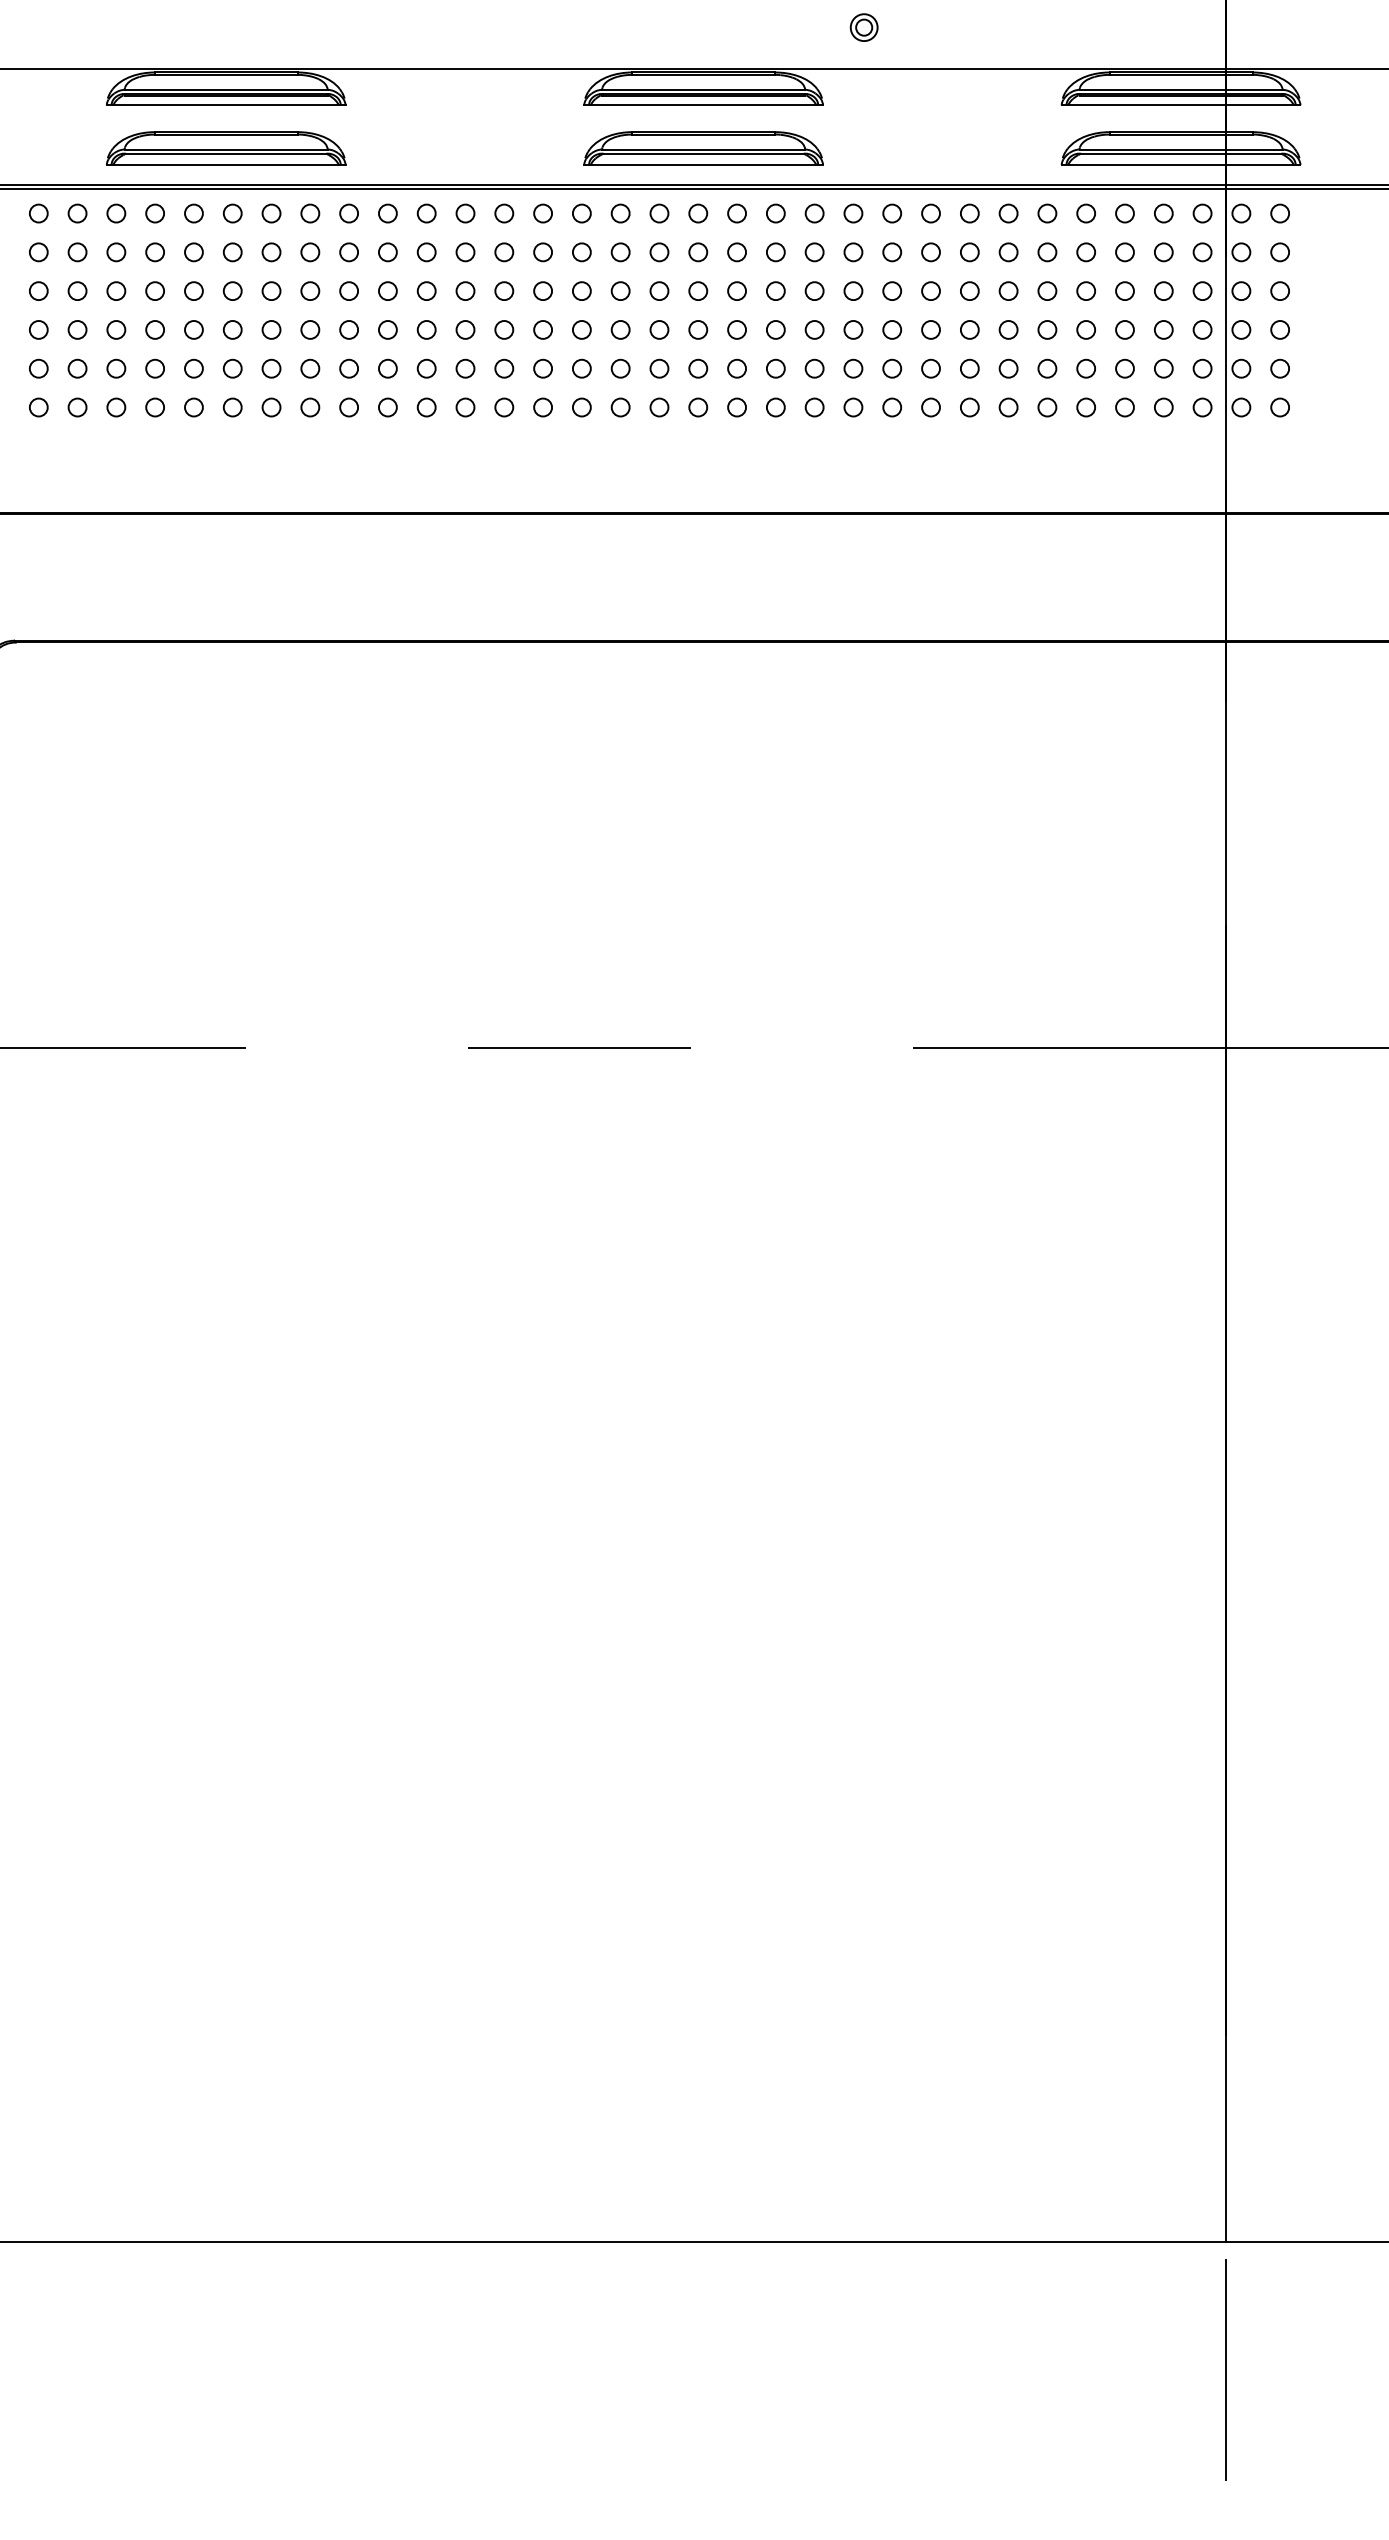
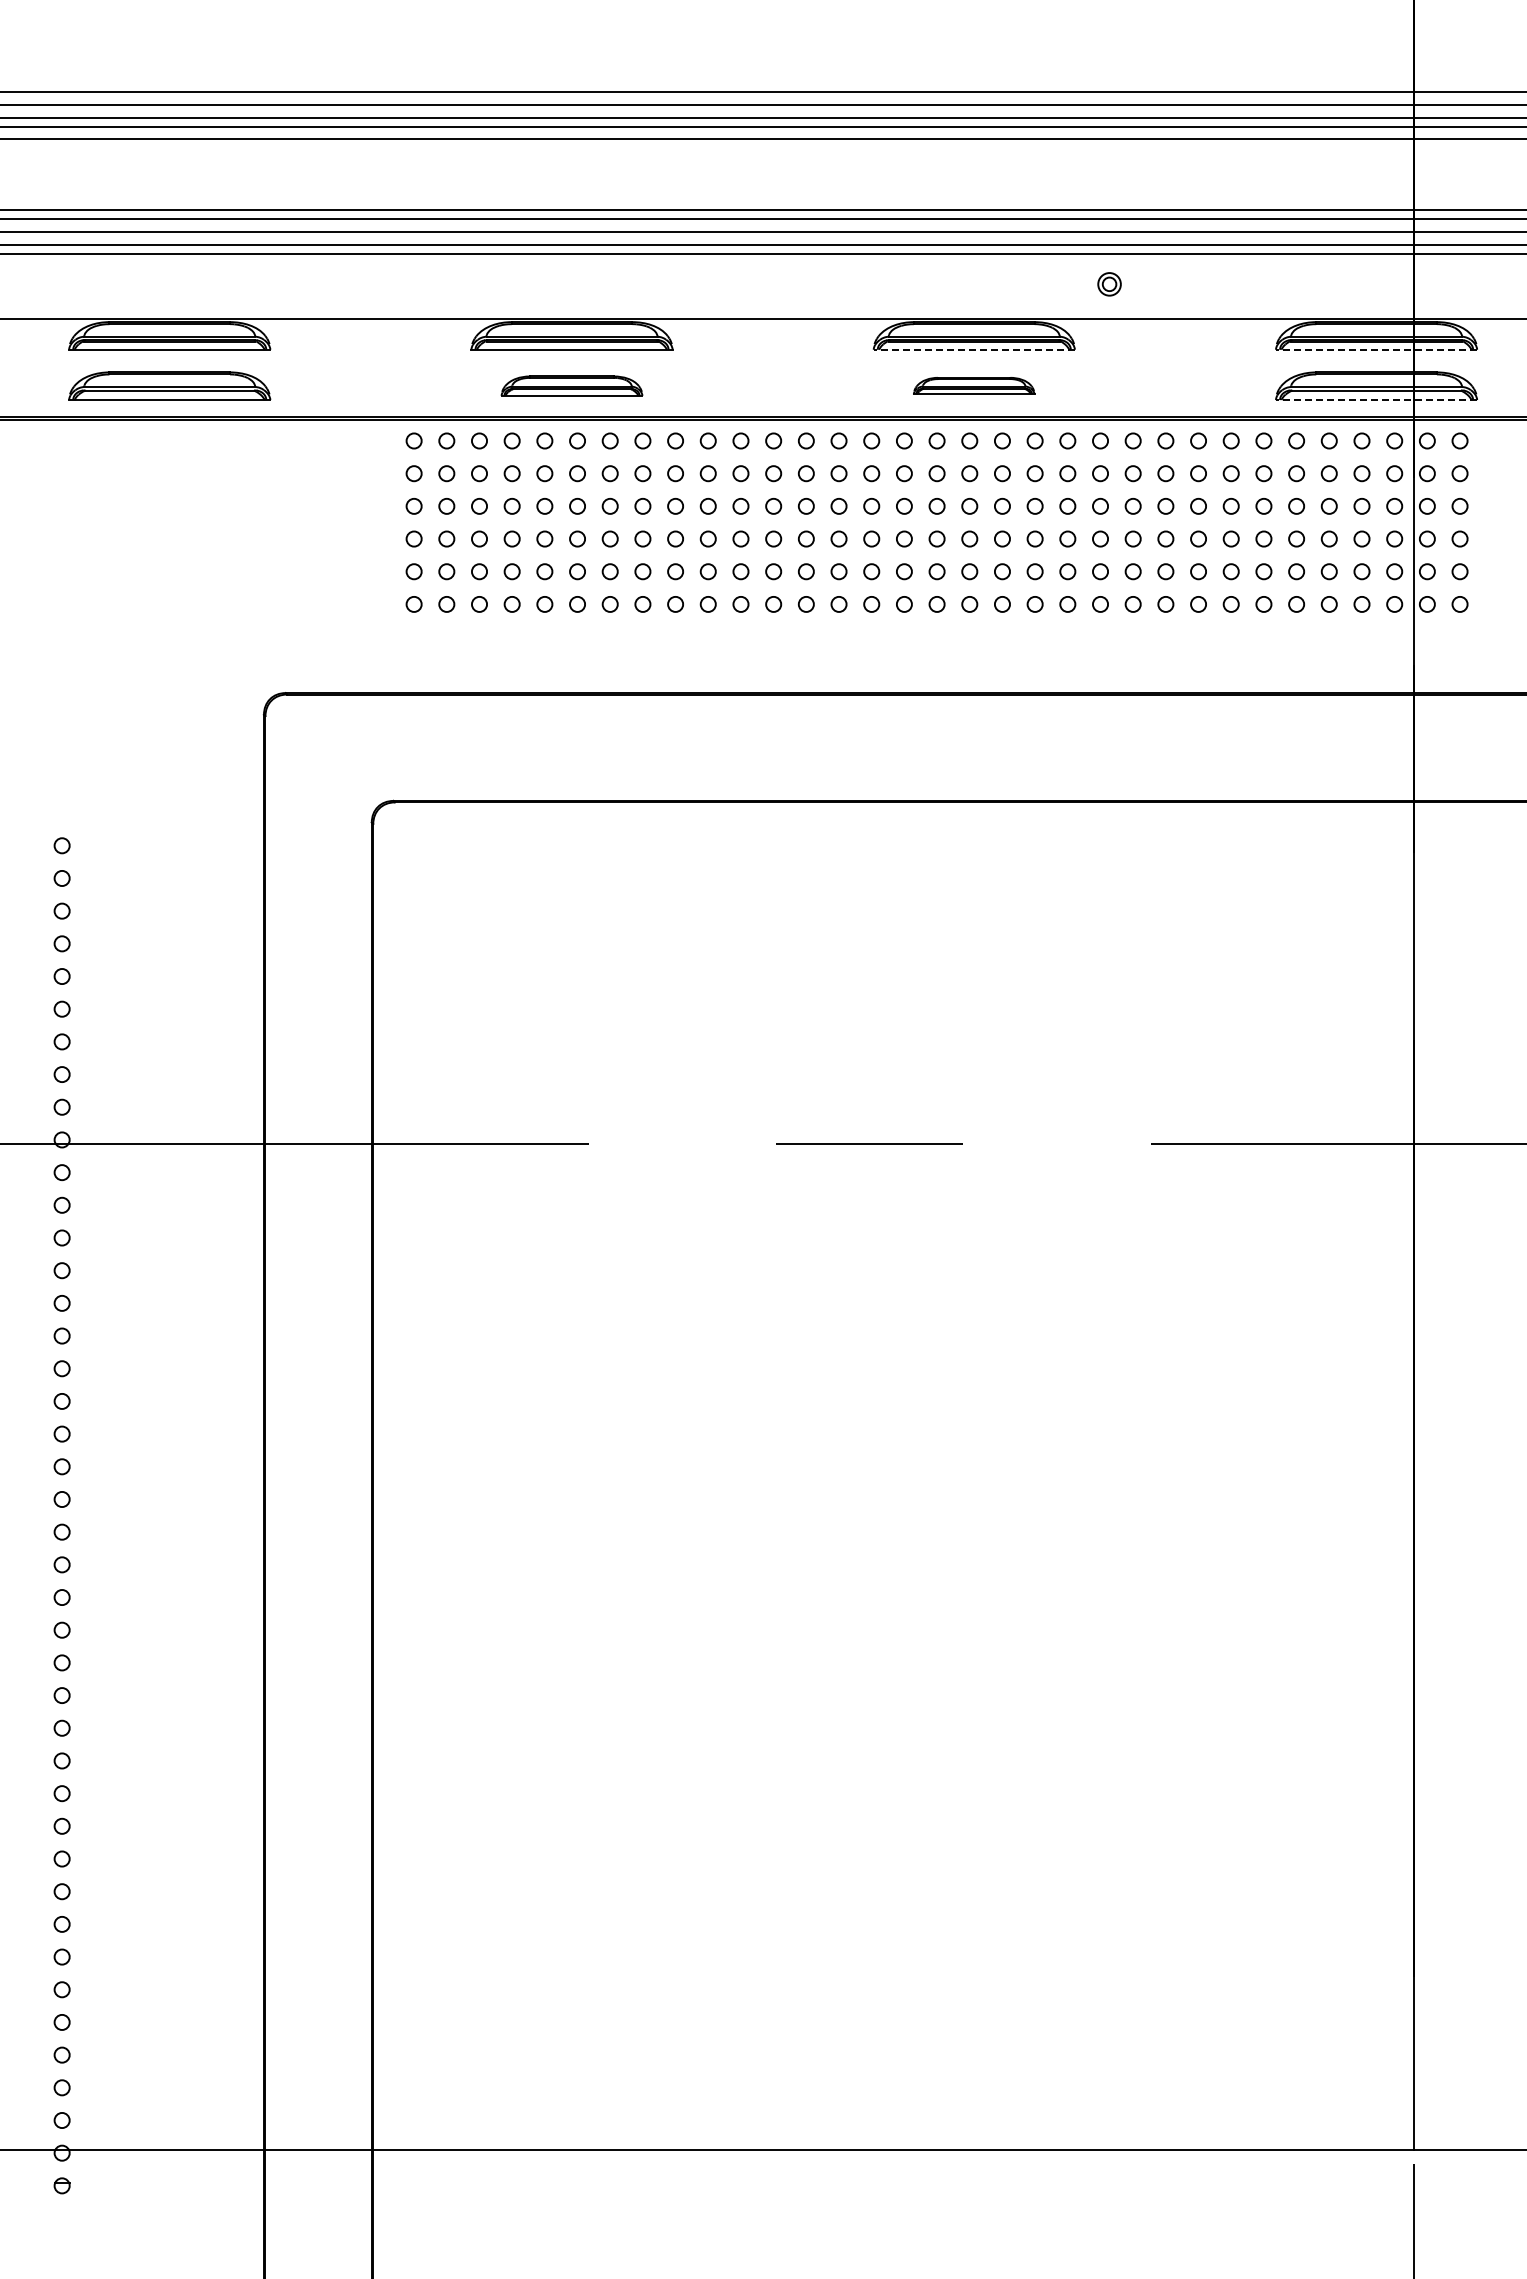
line: (703, 104) -> (974, 349), solid -> dashed
line: (1181, 104) -> (1376, 349), solid -> dashed
part: (225, 147) -> (571, 385), size x0.7
part: (702, 147) -> (973, 385), size x0.6
line: (1181, 165) -> (1376, 400), solid -> dashed

